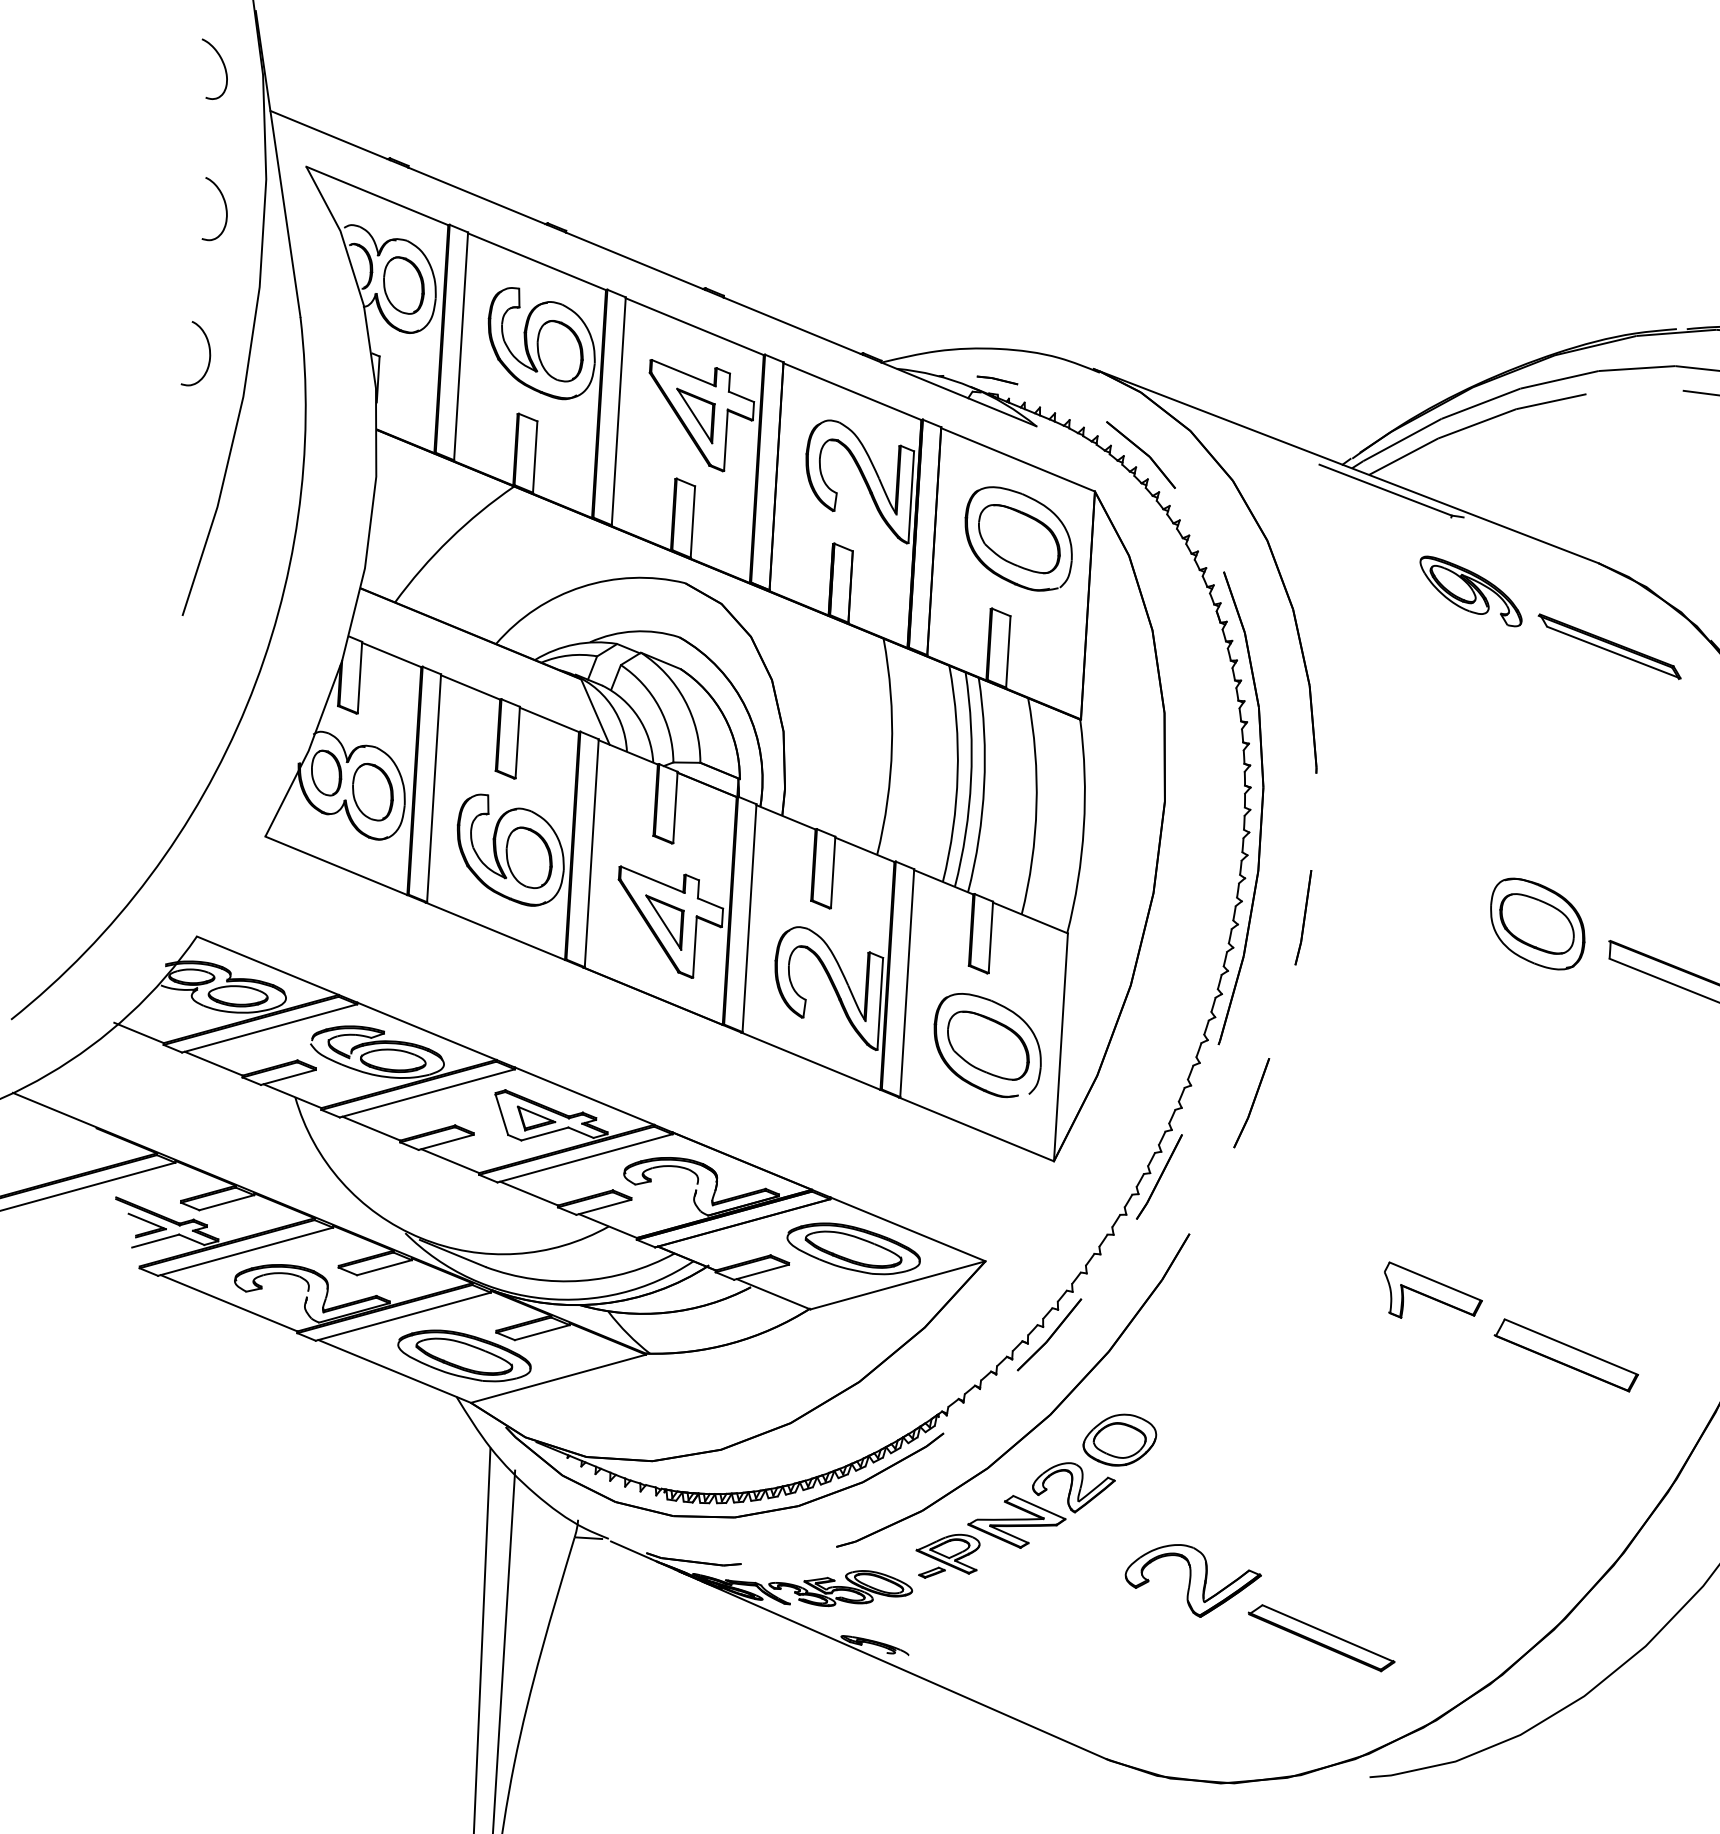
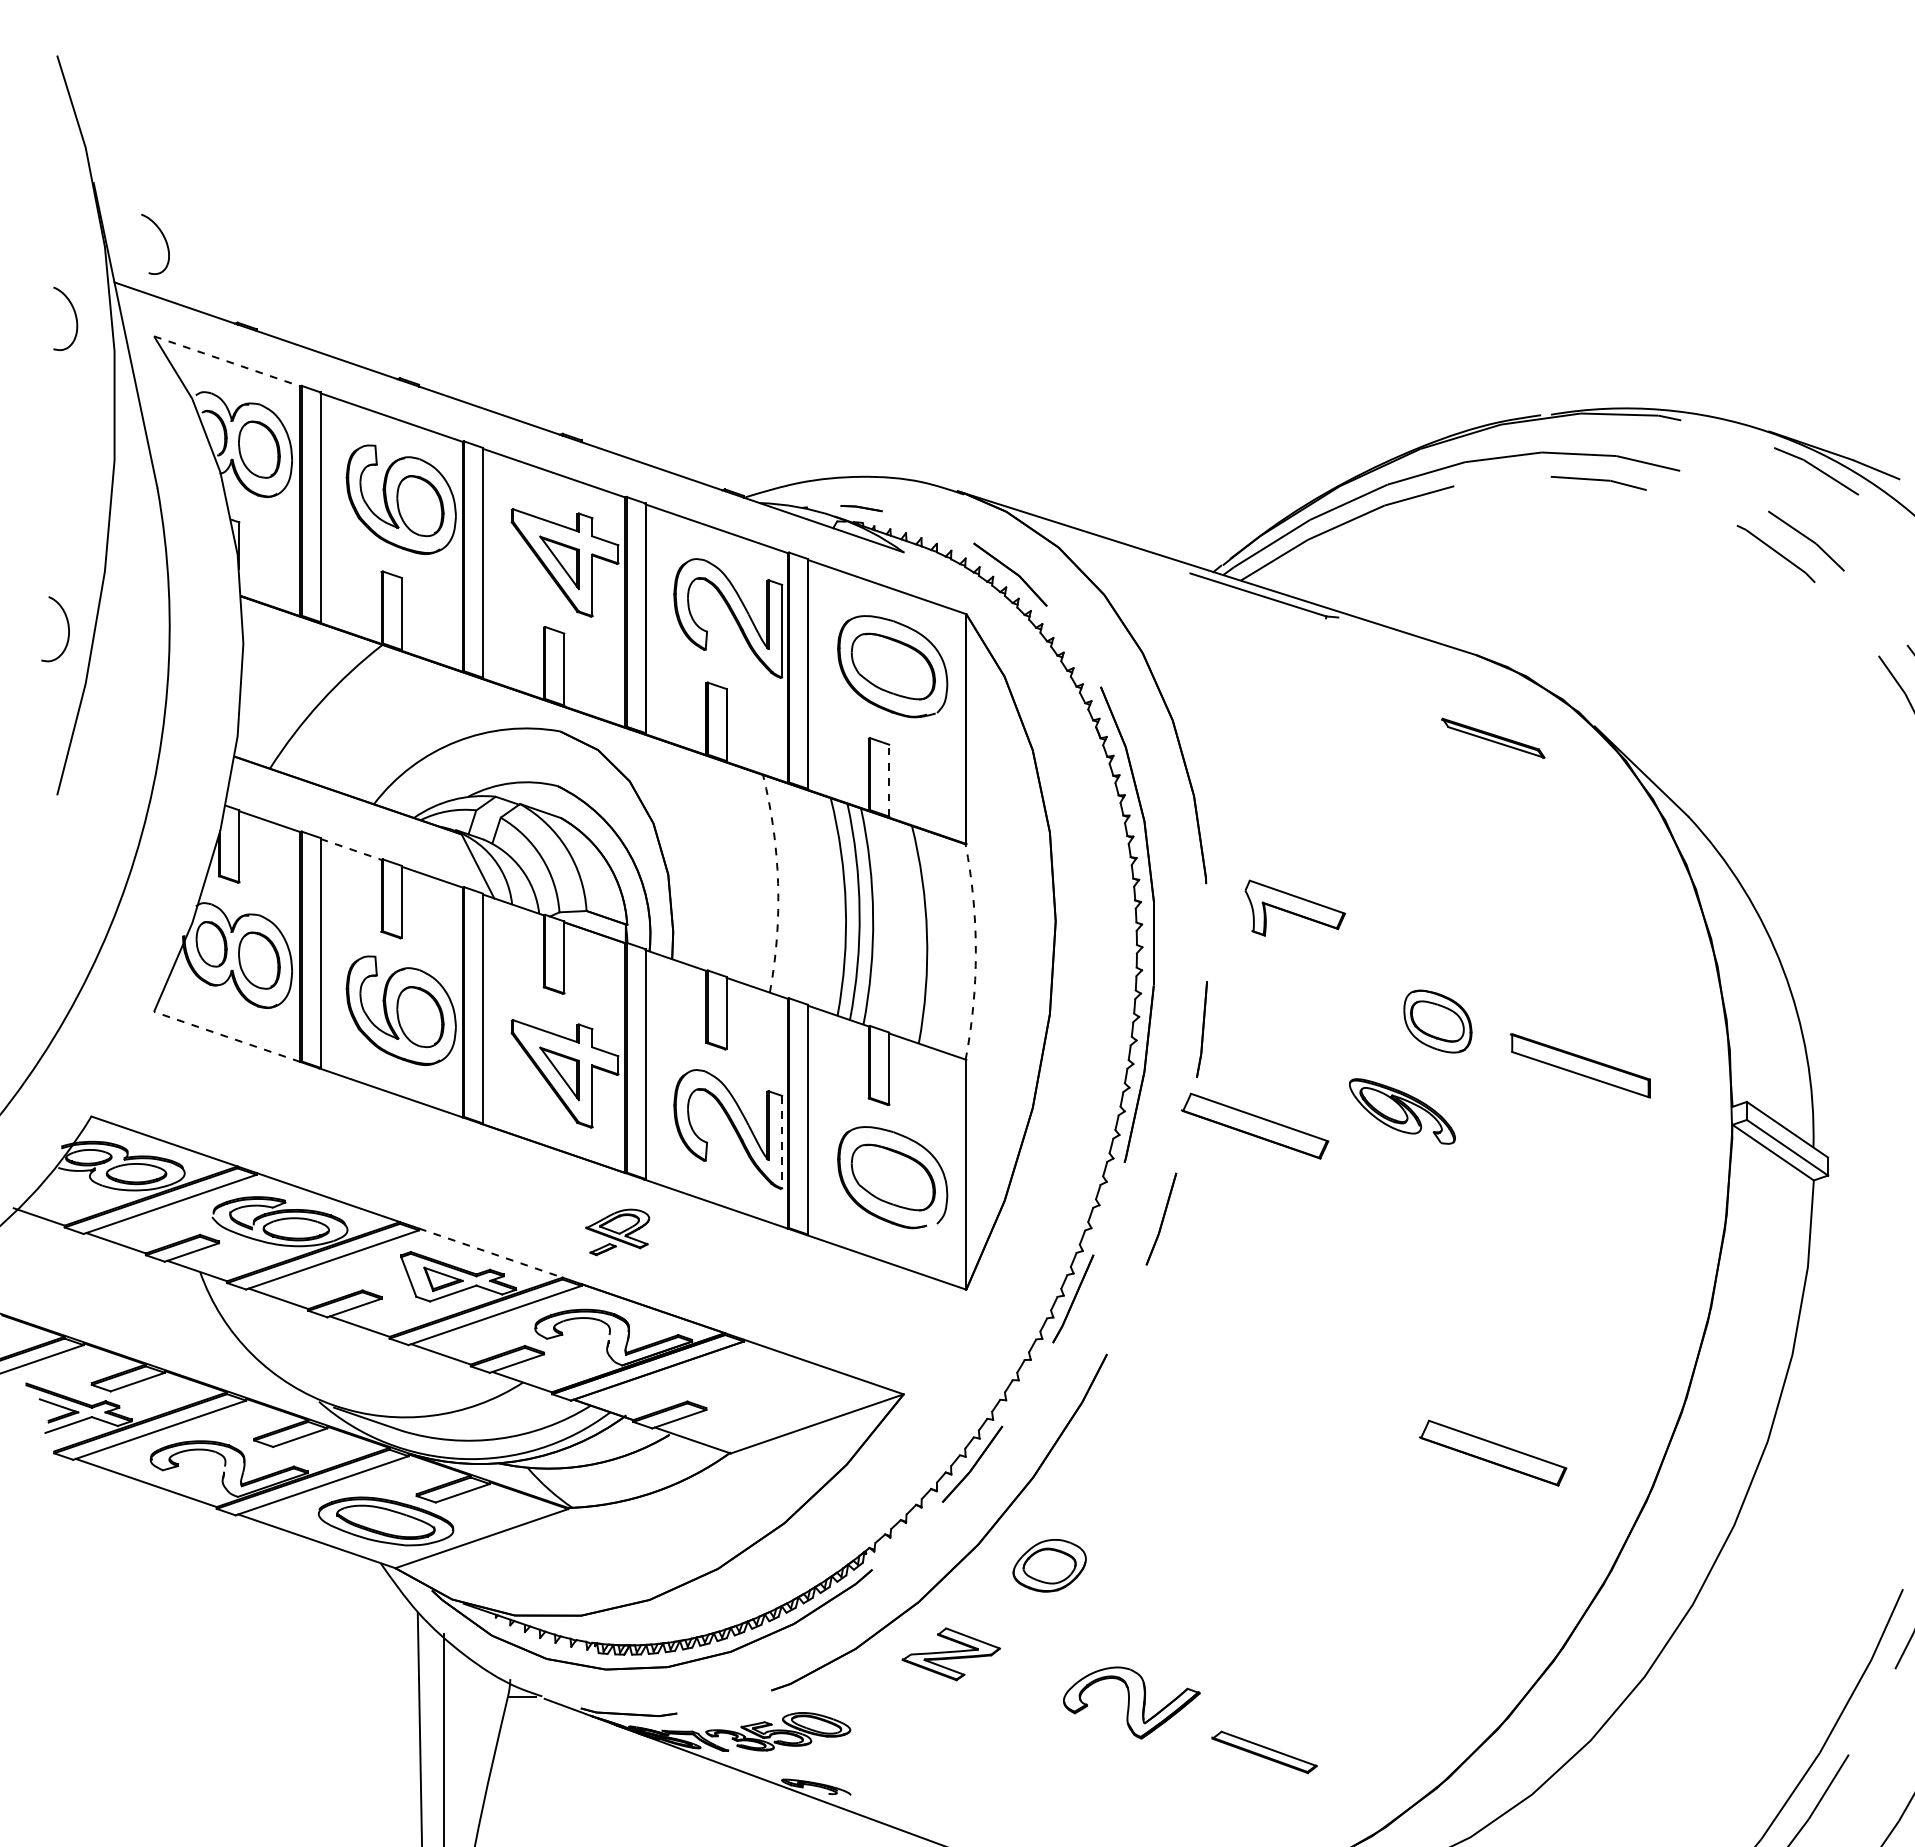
curve: (223, 66) -> (164, 240), moved
line: (377, 196) -> (227, 361), solid -> dashed
curve: (224, 205) -> (74, 314), moved
curve: (208, 353) -> (67, 627), moved
part: (1471, 591) -> (1402, 1111), moved
part: (1610, 646) -> (1493, 738), size x0.7
line: (1008, 651) -> (889, 780), solid -> dashed
line: (471, 687) -> (351, 849), solid -> dashed
arc: (892, 747) -> (778, 883), solid -> dashed
arc: (1083, 827) -> (975, 952), solid -> dashed
line: (335, 865) -> (226, 1036), solid -> dashed
part: (1537, 923) -> (1437, 1021), size x0.7
line: (880, 1004) -> (782, 1142), solid -> dashed
part: (1350, 1016) -> (1255, 1125), added
line: (584, 1096) -> (490, 1253), solid -> dashed
part: (853, 1248) -> (770, 1389), removed
part: (1432, 1291) -> (1294, 907), moved
part: (1073, 1487) -> (1006, 1616), removed
part: (947, 1556) -> (617, 1232), moved
part: (1321, 1638) -> (1264, 1752), size x0.7

